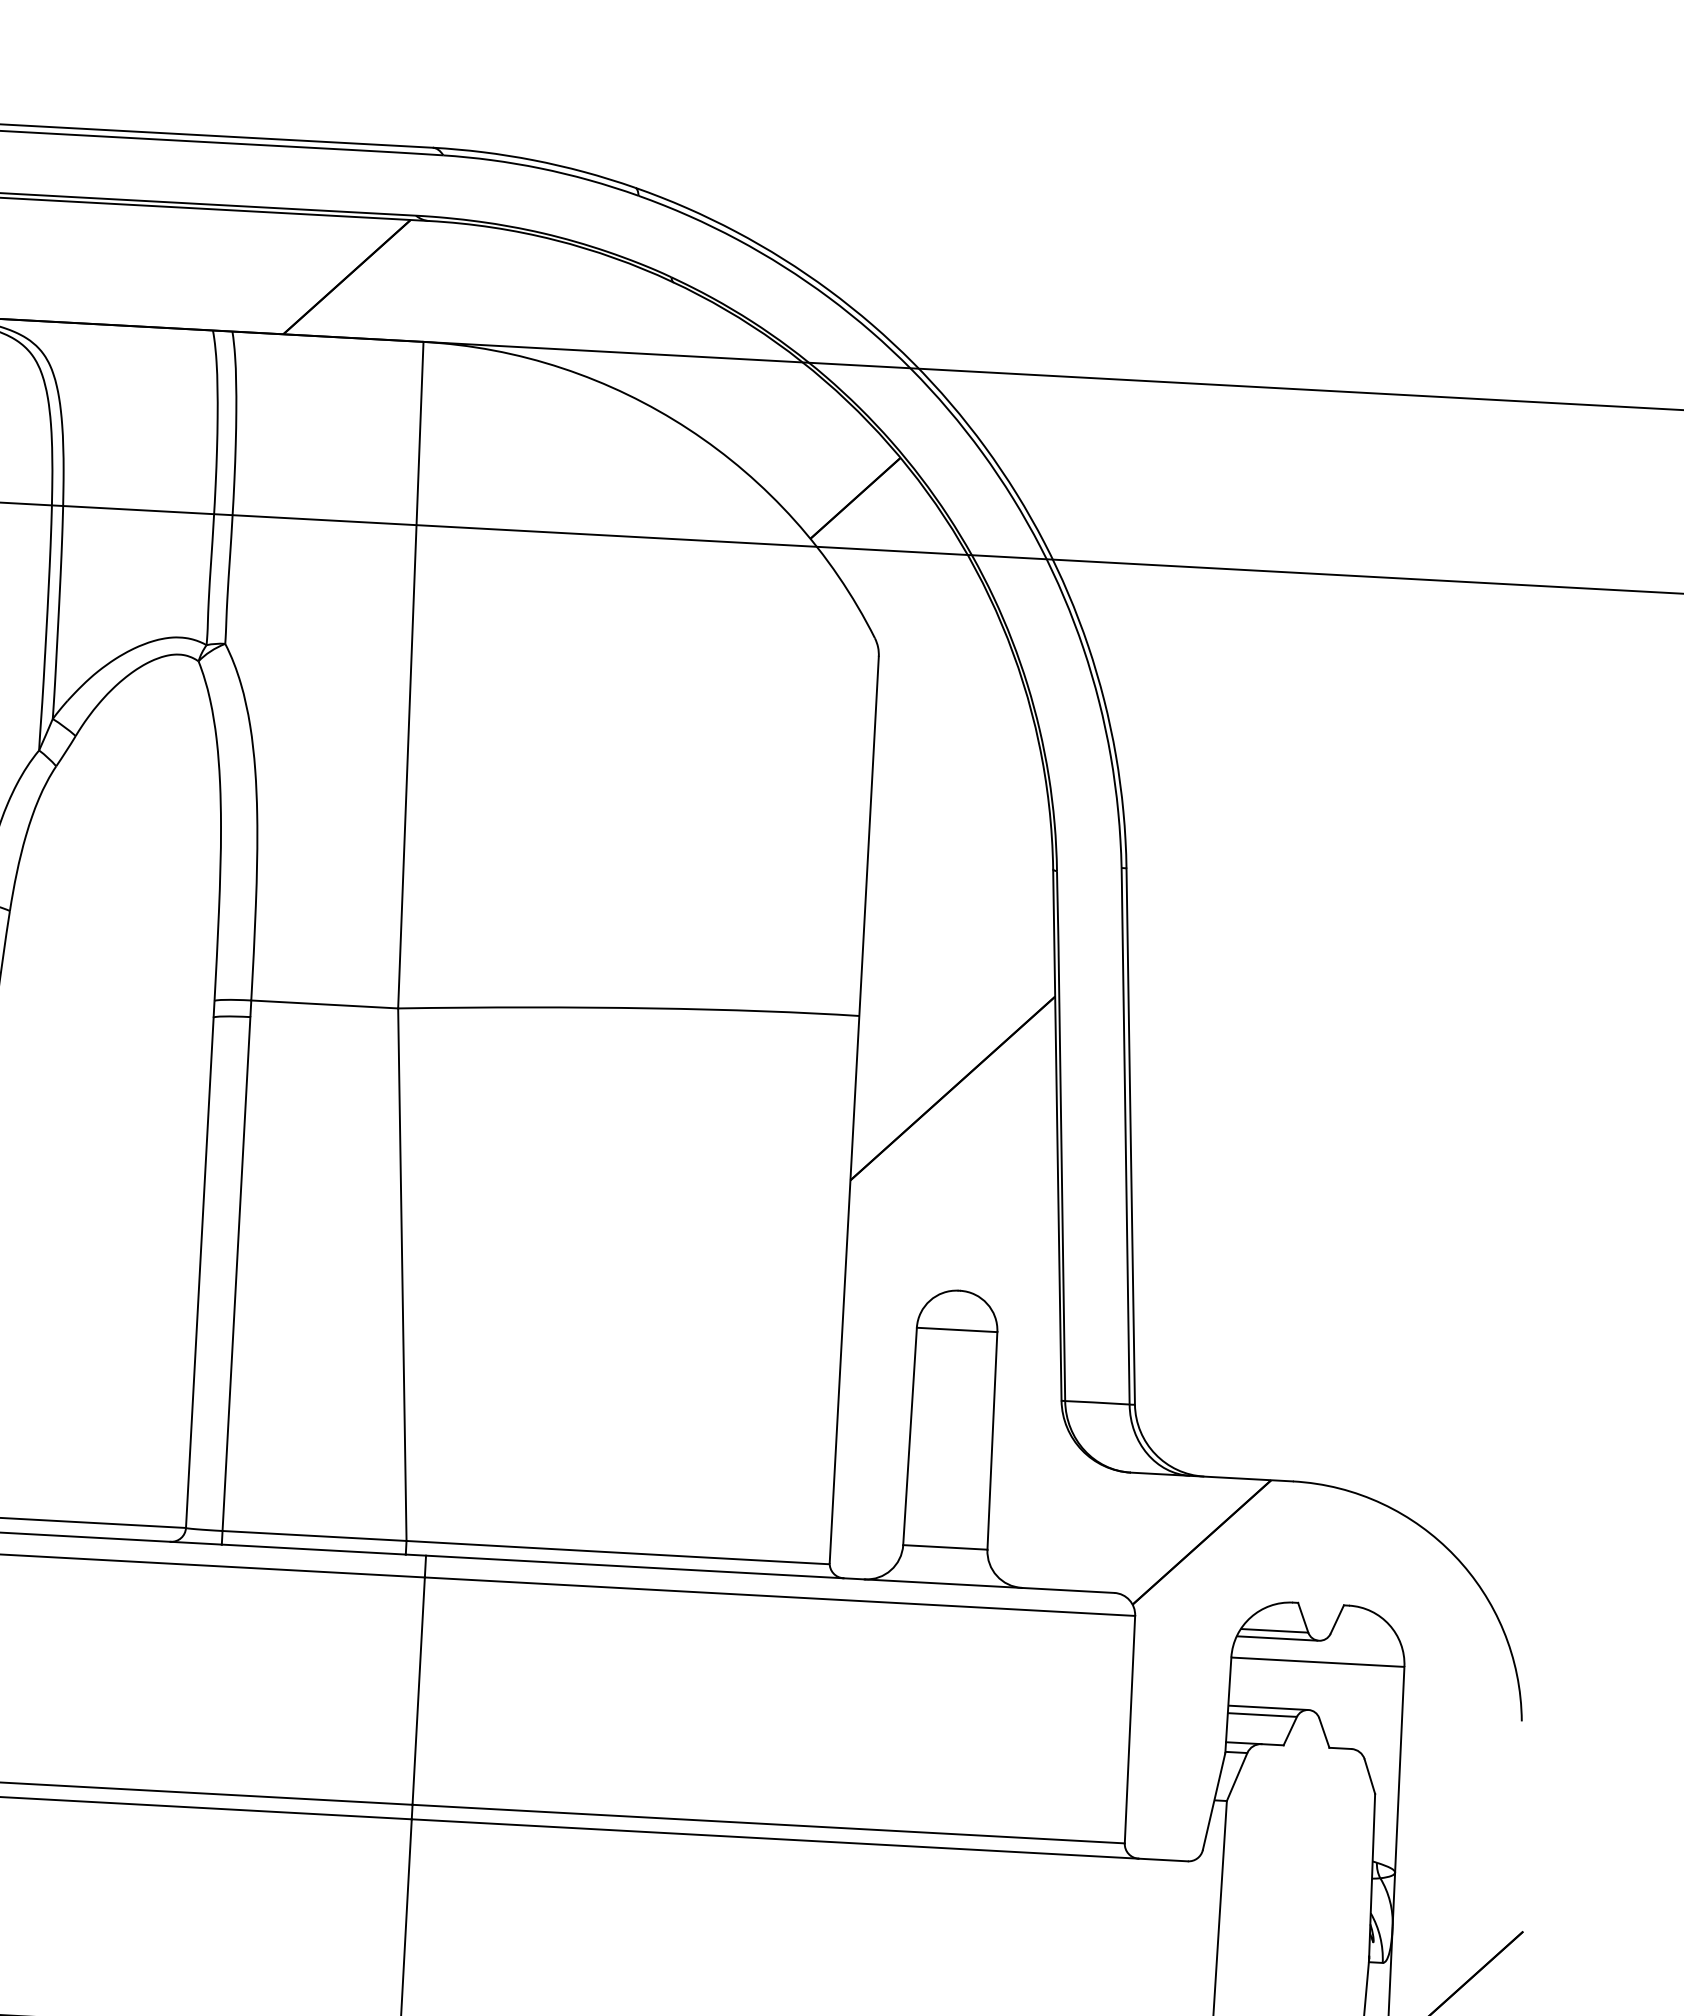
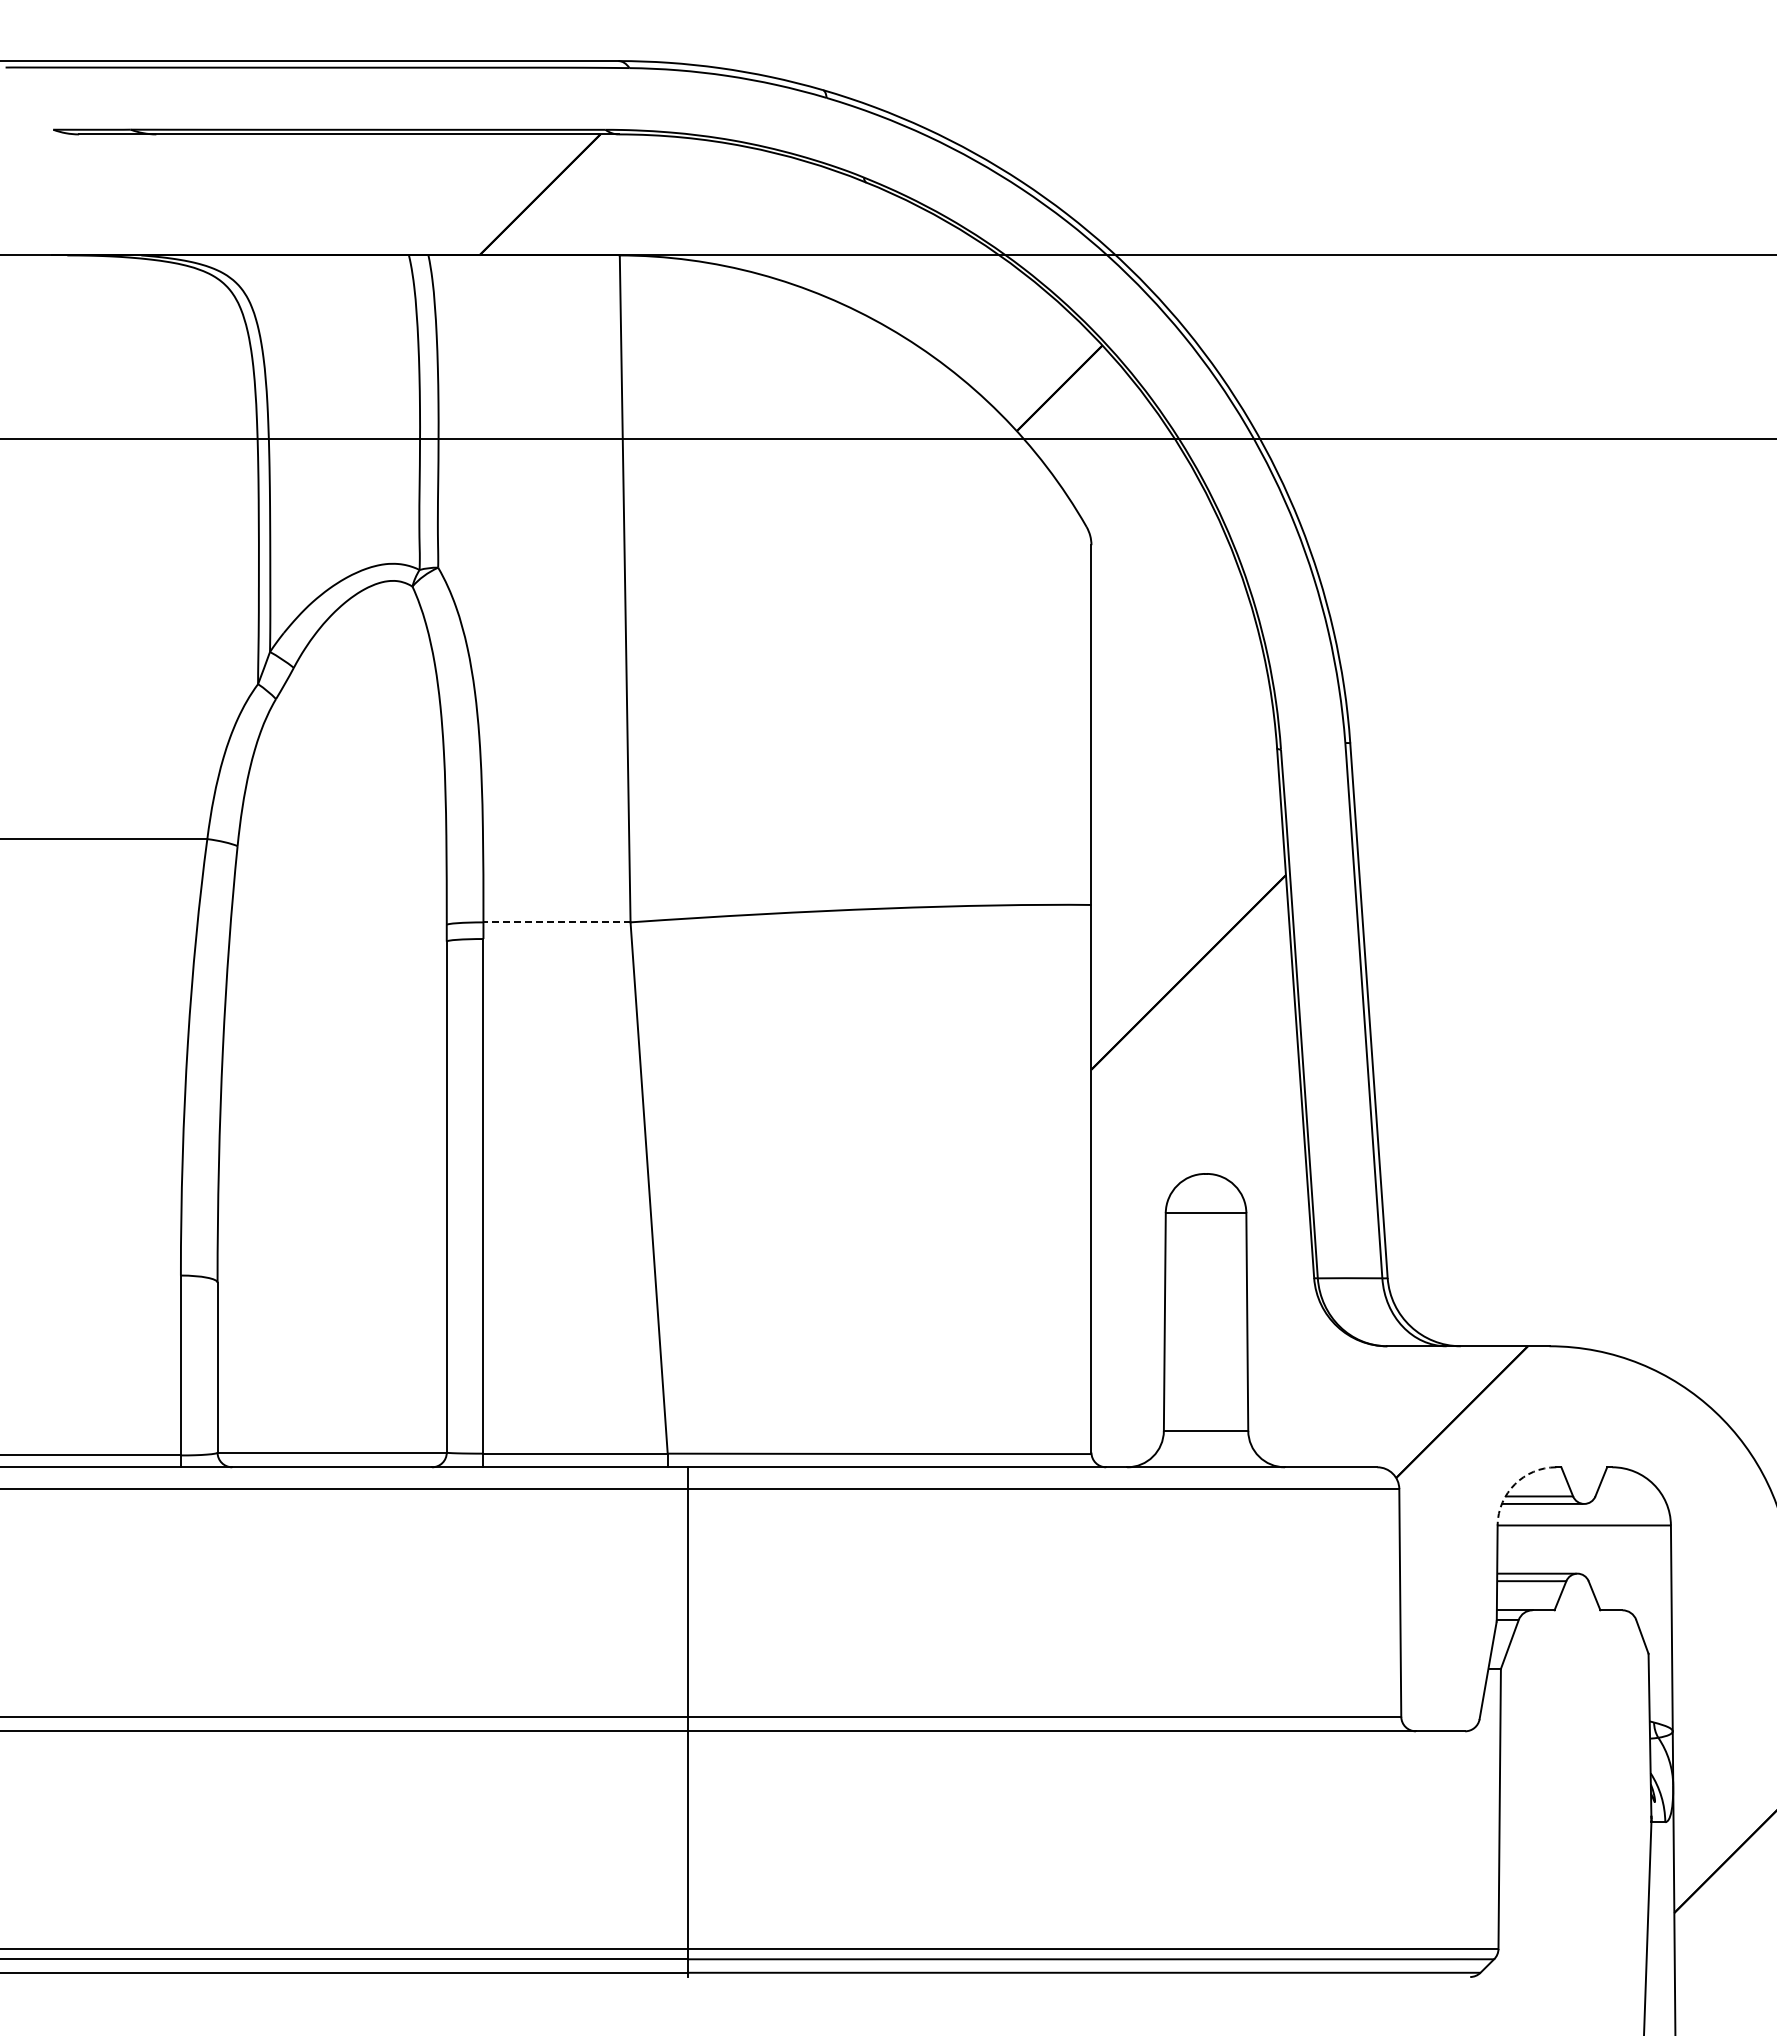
line: (325, 1004) -> (557, 922), solid -> dashed
arc: (1250, 1617) -> (1514, 1484), solid -> dashed

